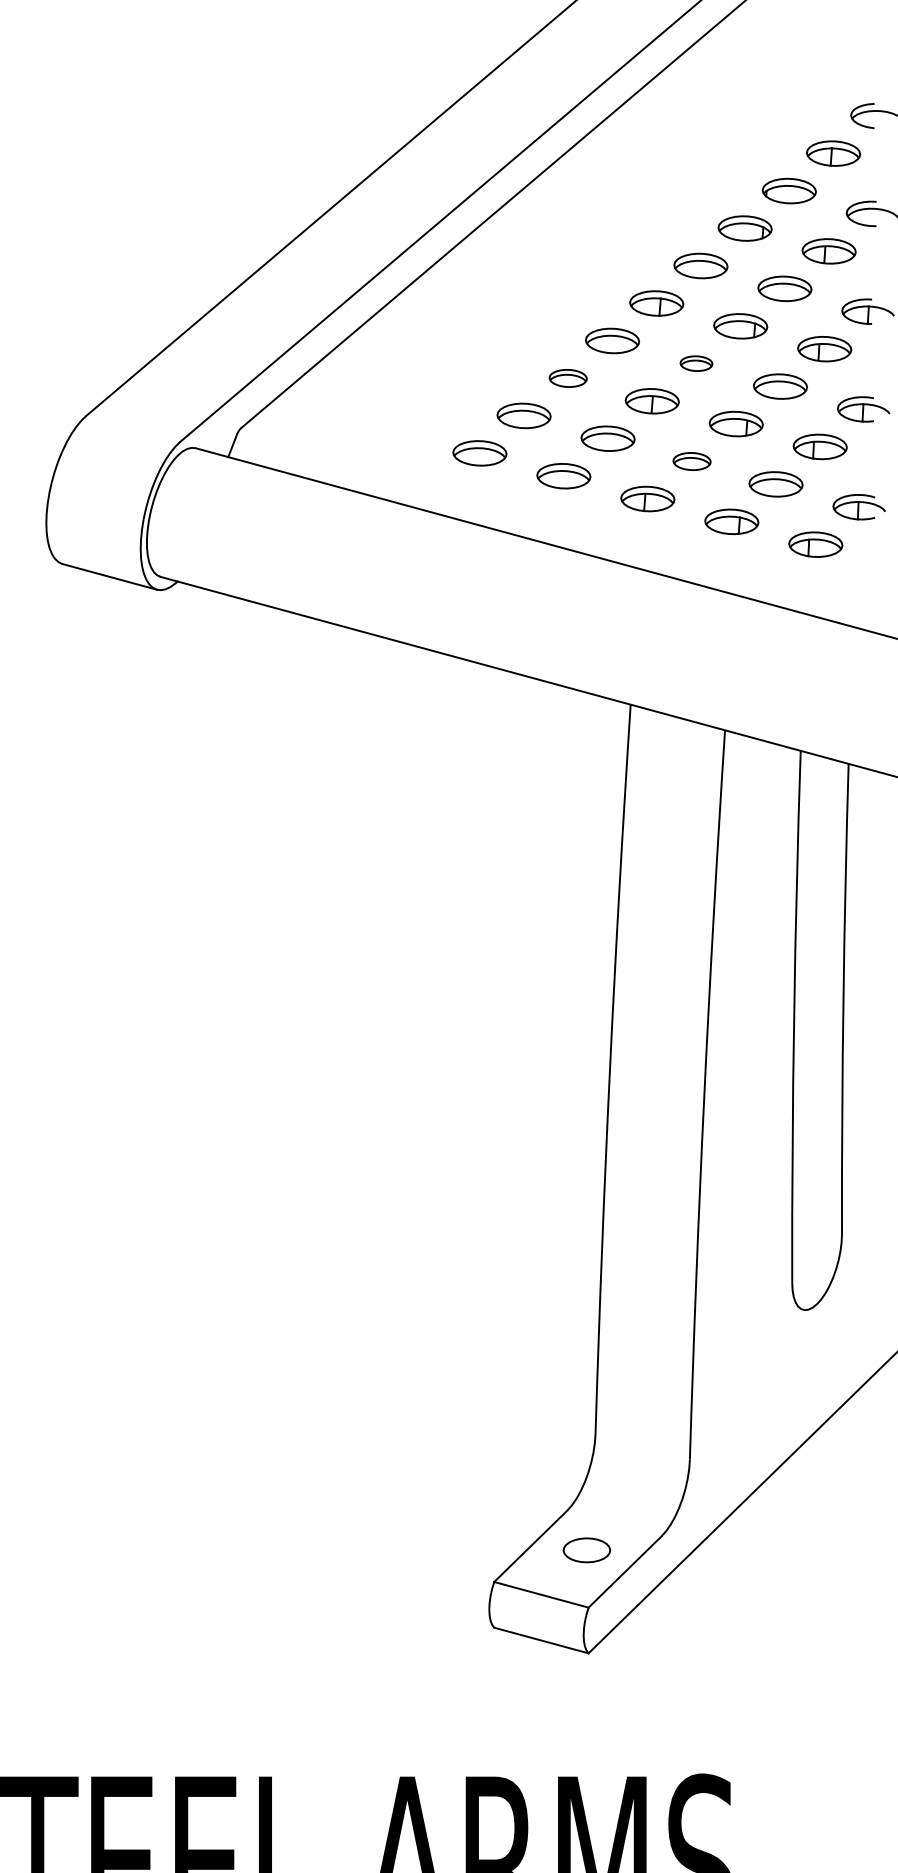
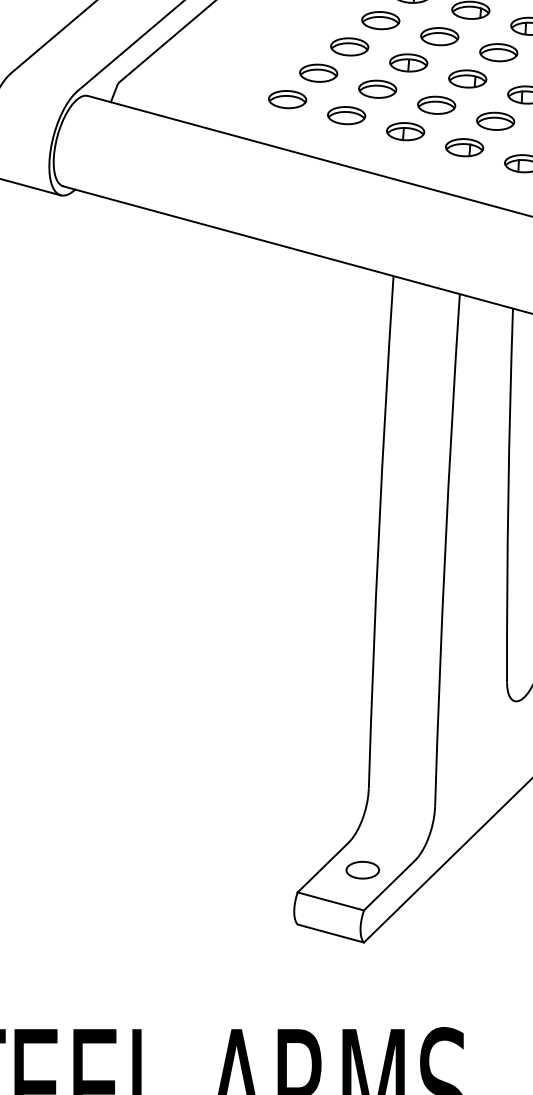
part: (696, 363) -> (439, 36), size x1.67
part: (567, 378) -> (349, 46), size x1.43
part: (691, 461) -> (436, 105), size x1.43

